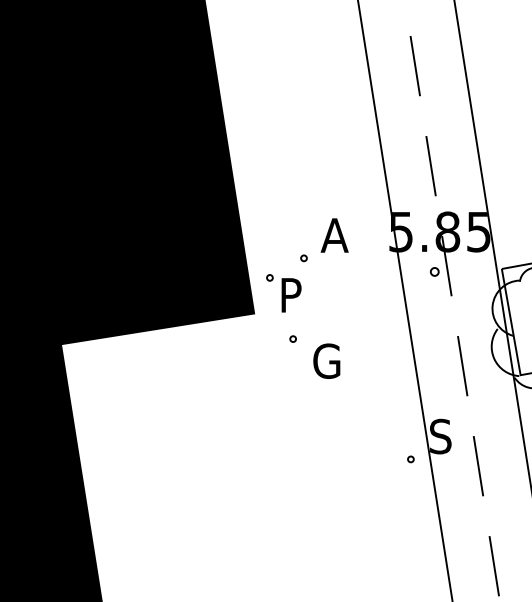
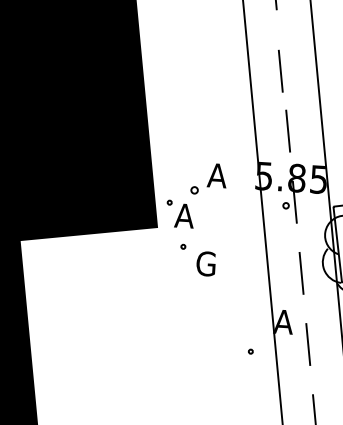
line: (414, 66) -> (280, 71), moved
part: (303, 258) -> (194, 190), size x1.6
text: (291, 295) -> (184, 216), P -> A
text: (441, 436) -> (283, 321), S -> A
part: (410, 459) -> (250, 351), moved

